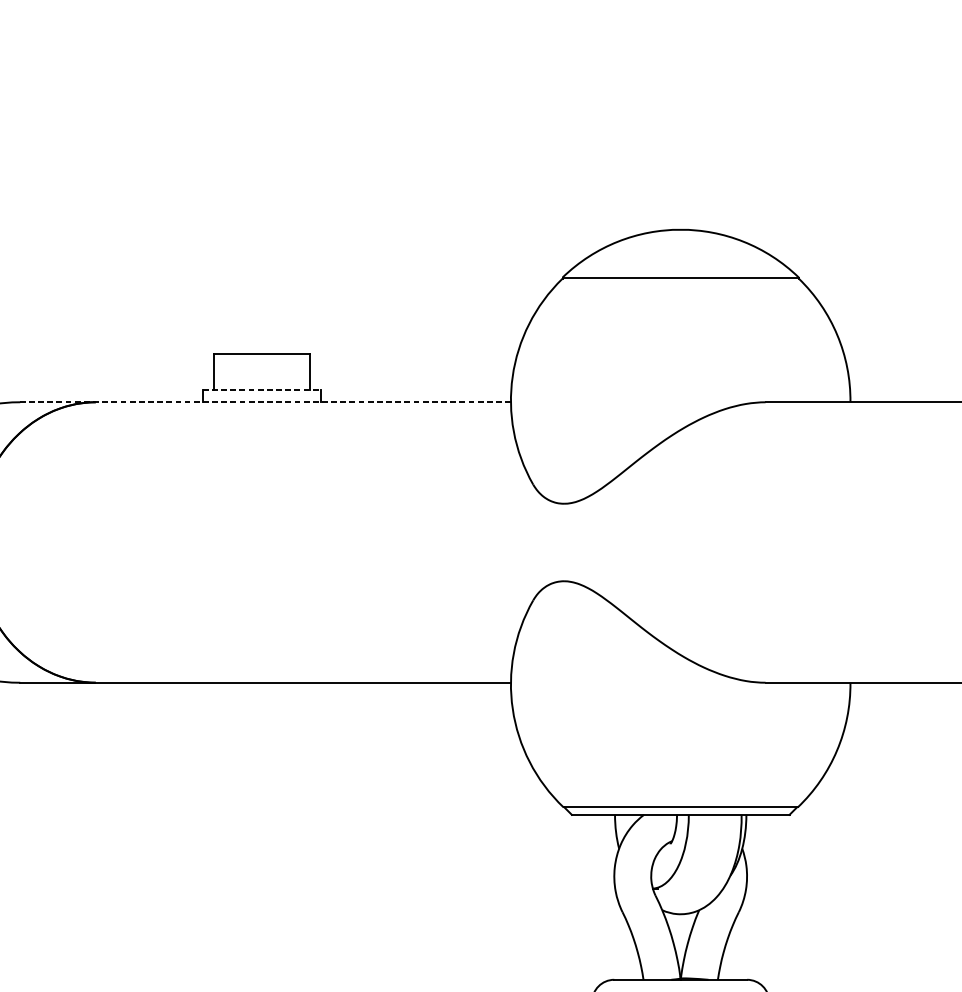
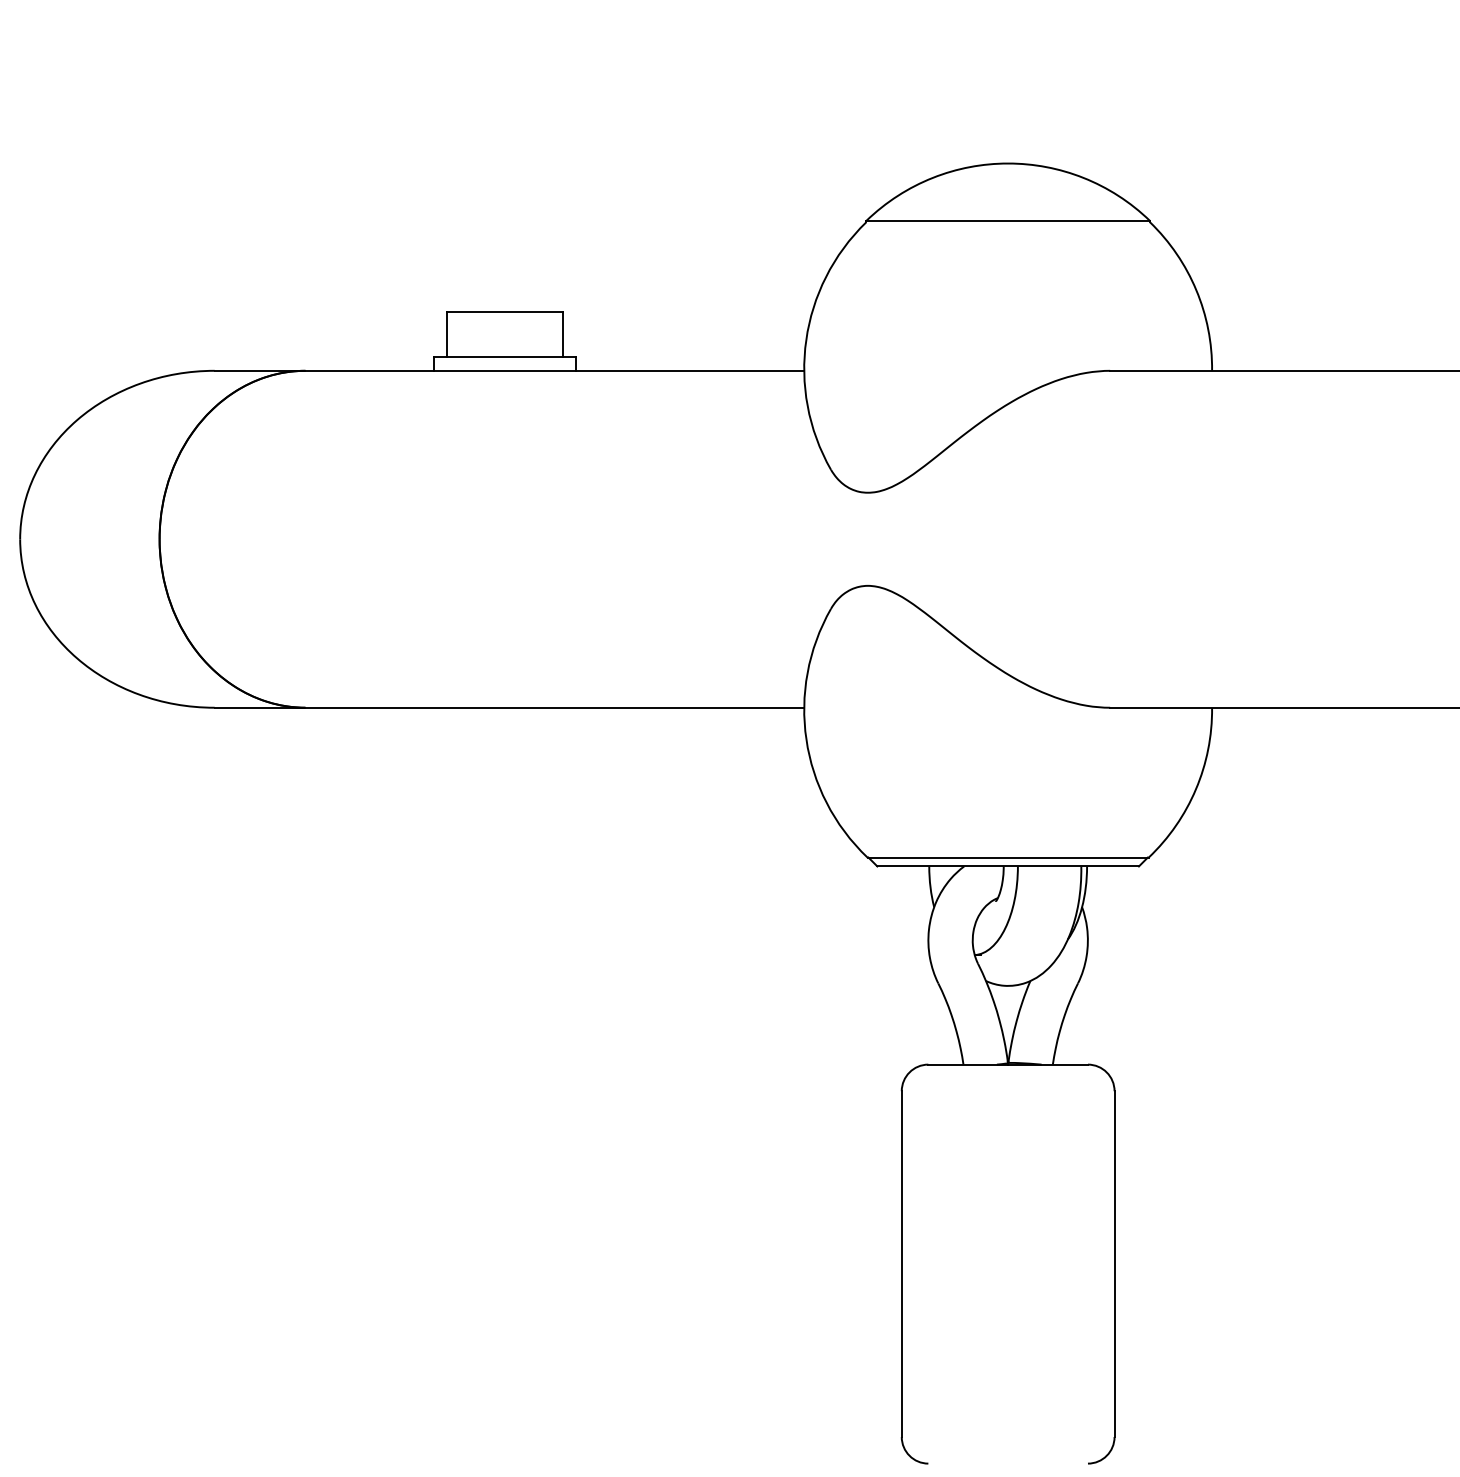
line: (261, 390) -> (504, 356), dashed -> solid
line: (265, 402) -> (509, 370), dashed -> solid

